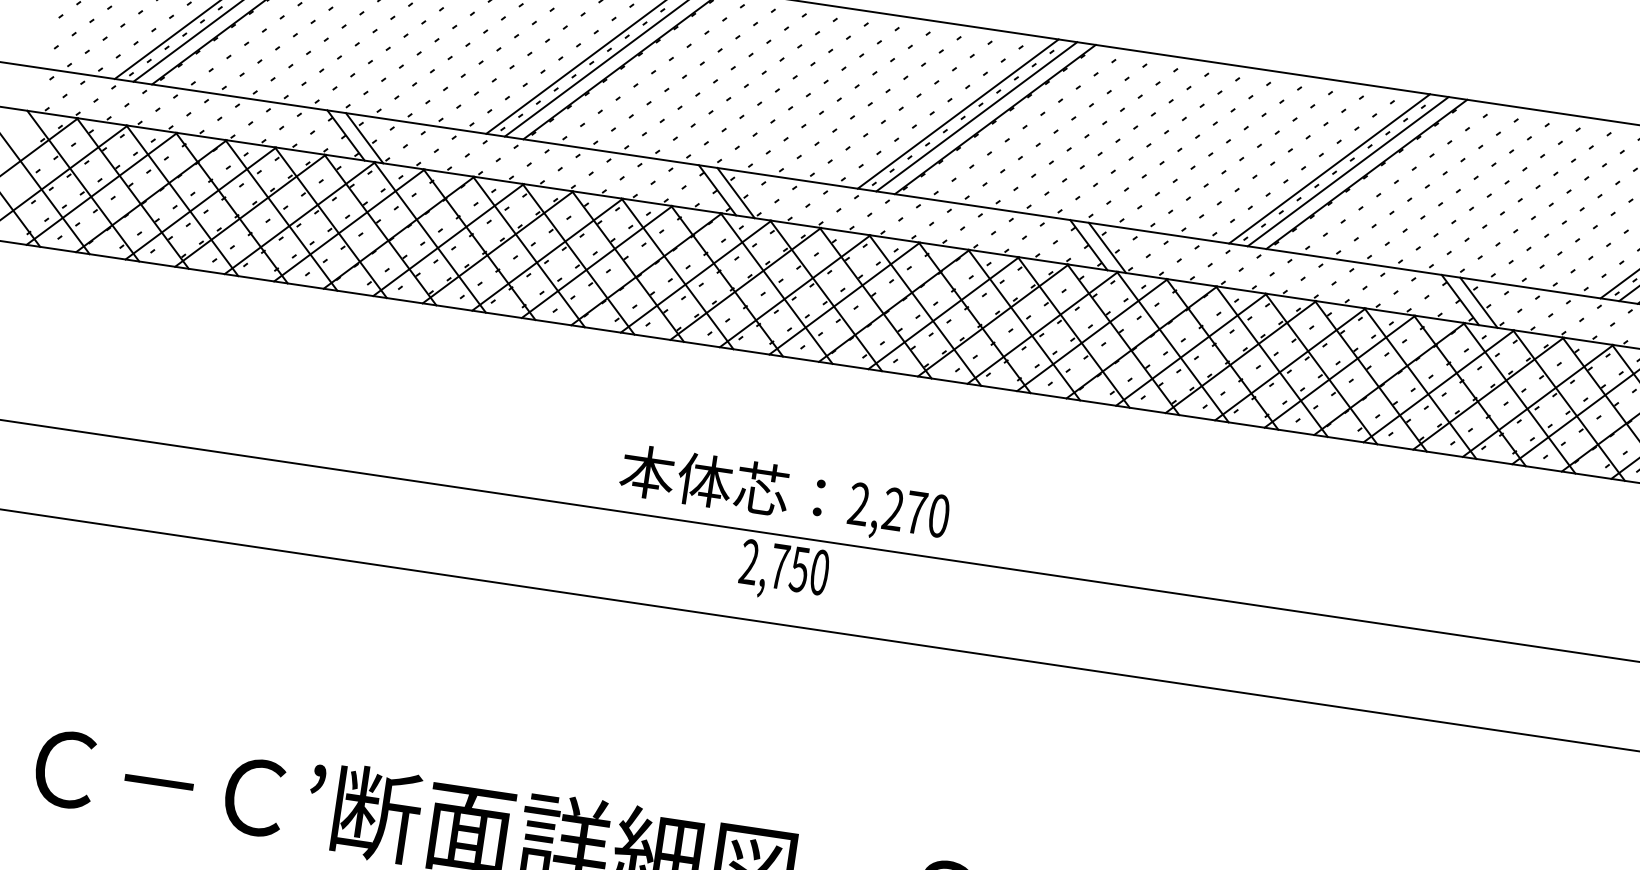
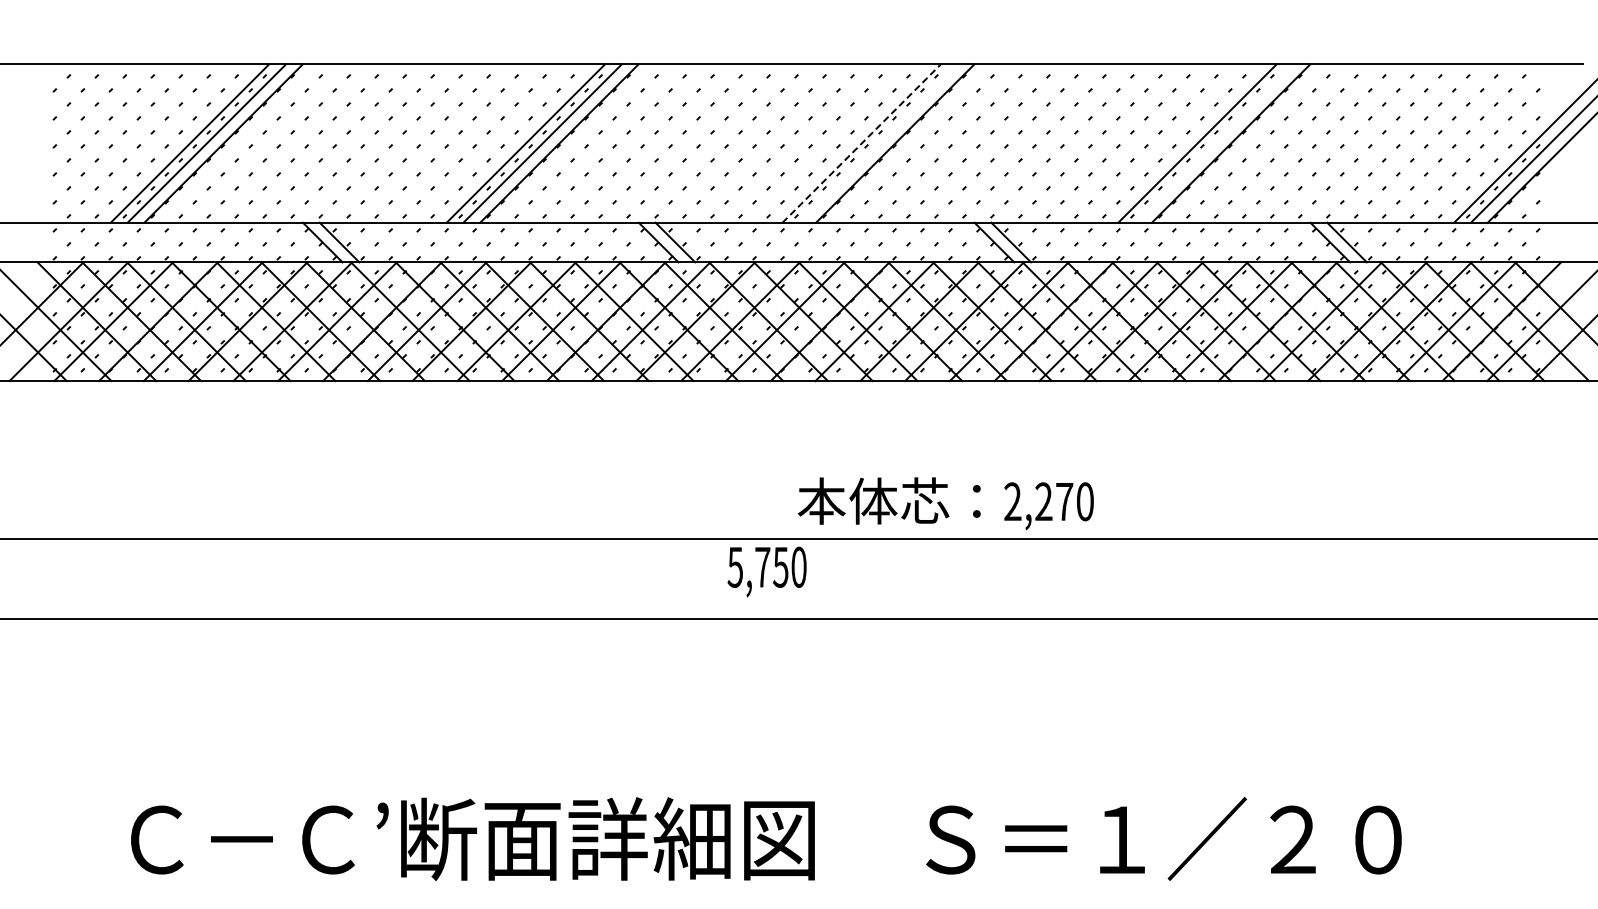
line: (958, 113) -> (861, 143), solid -> dashed
line: (976, 116) -> (878, 143), removed
line: (1348, 171) -> (1214, 143), removed
text: (784, 495) -> (945, 503), moved
text: (748, 561) -> (734, 566), 2,750 -> 5,750

